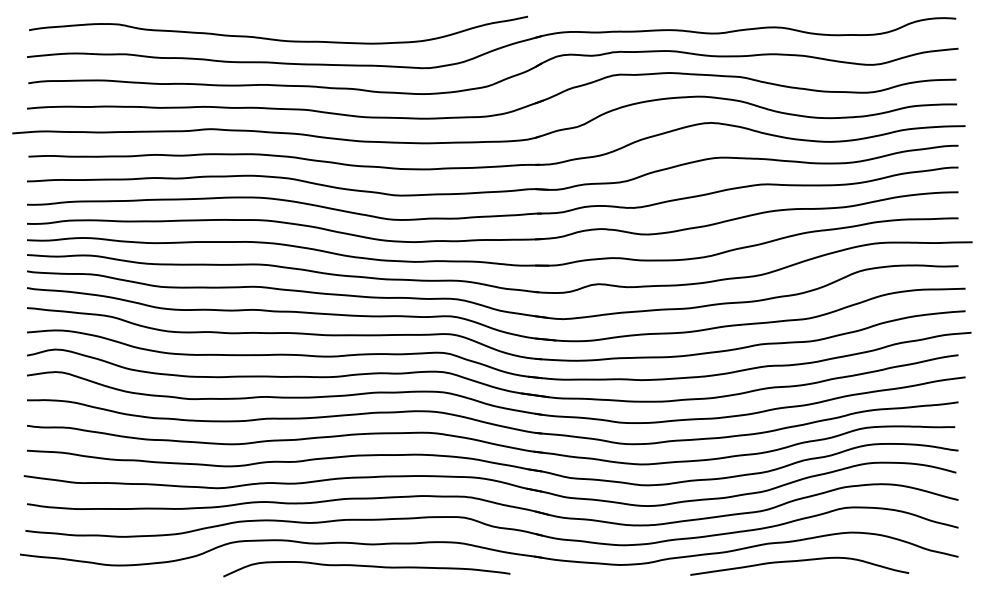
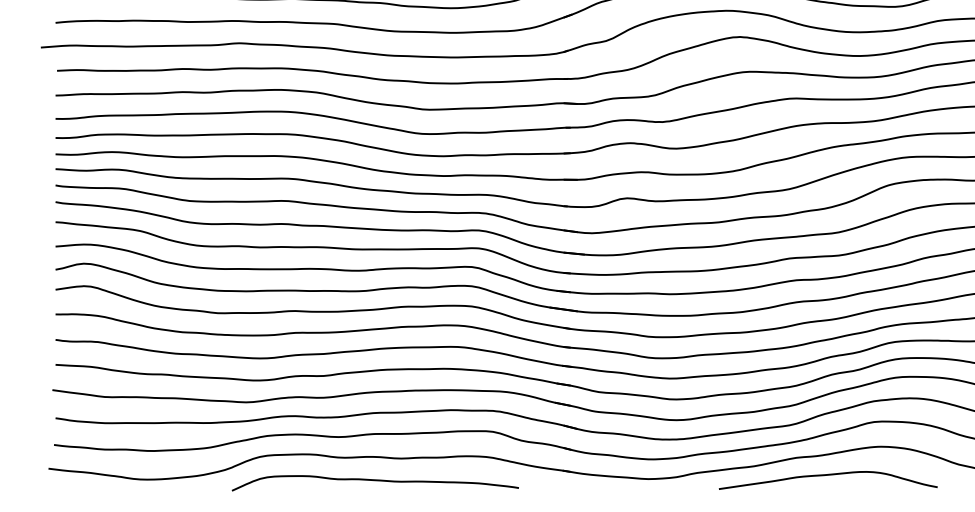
curve: (367, 567) -> (376, 481), moved

